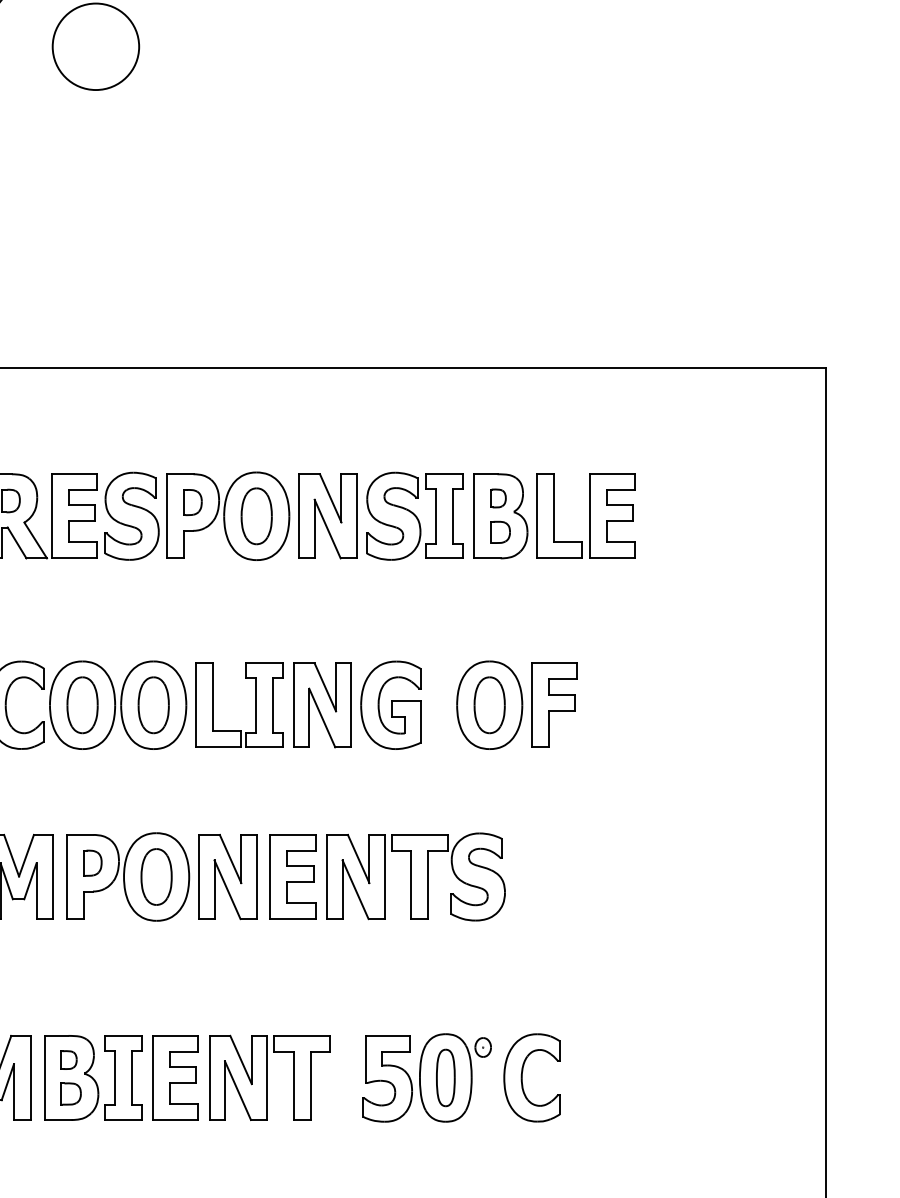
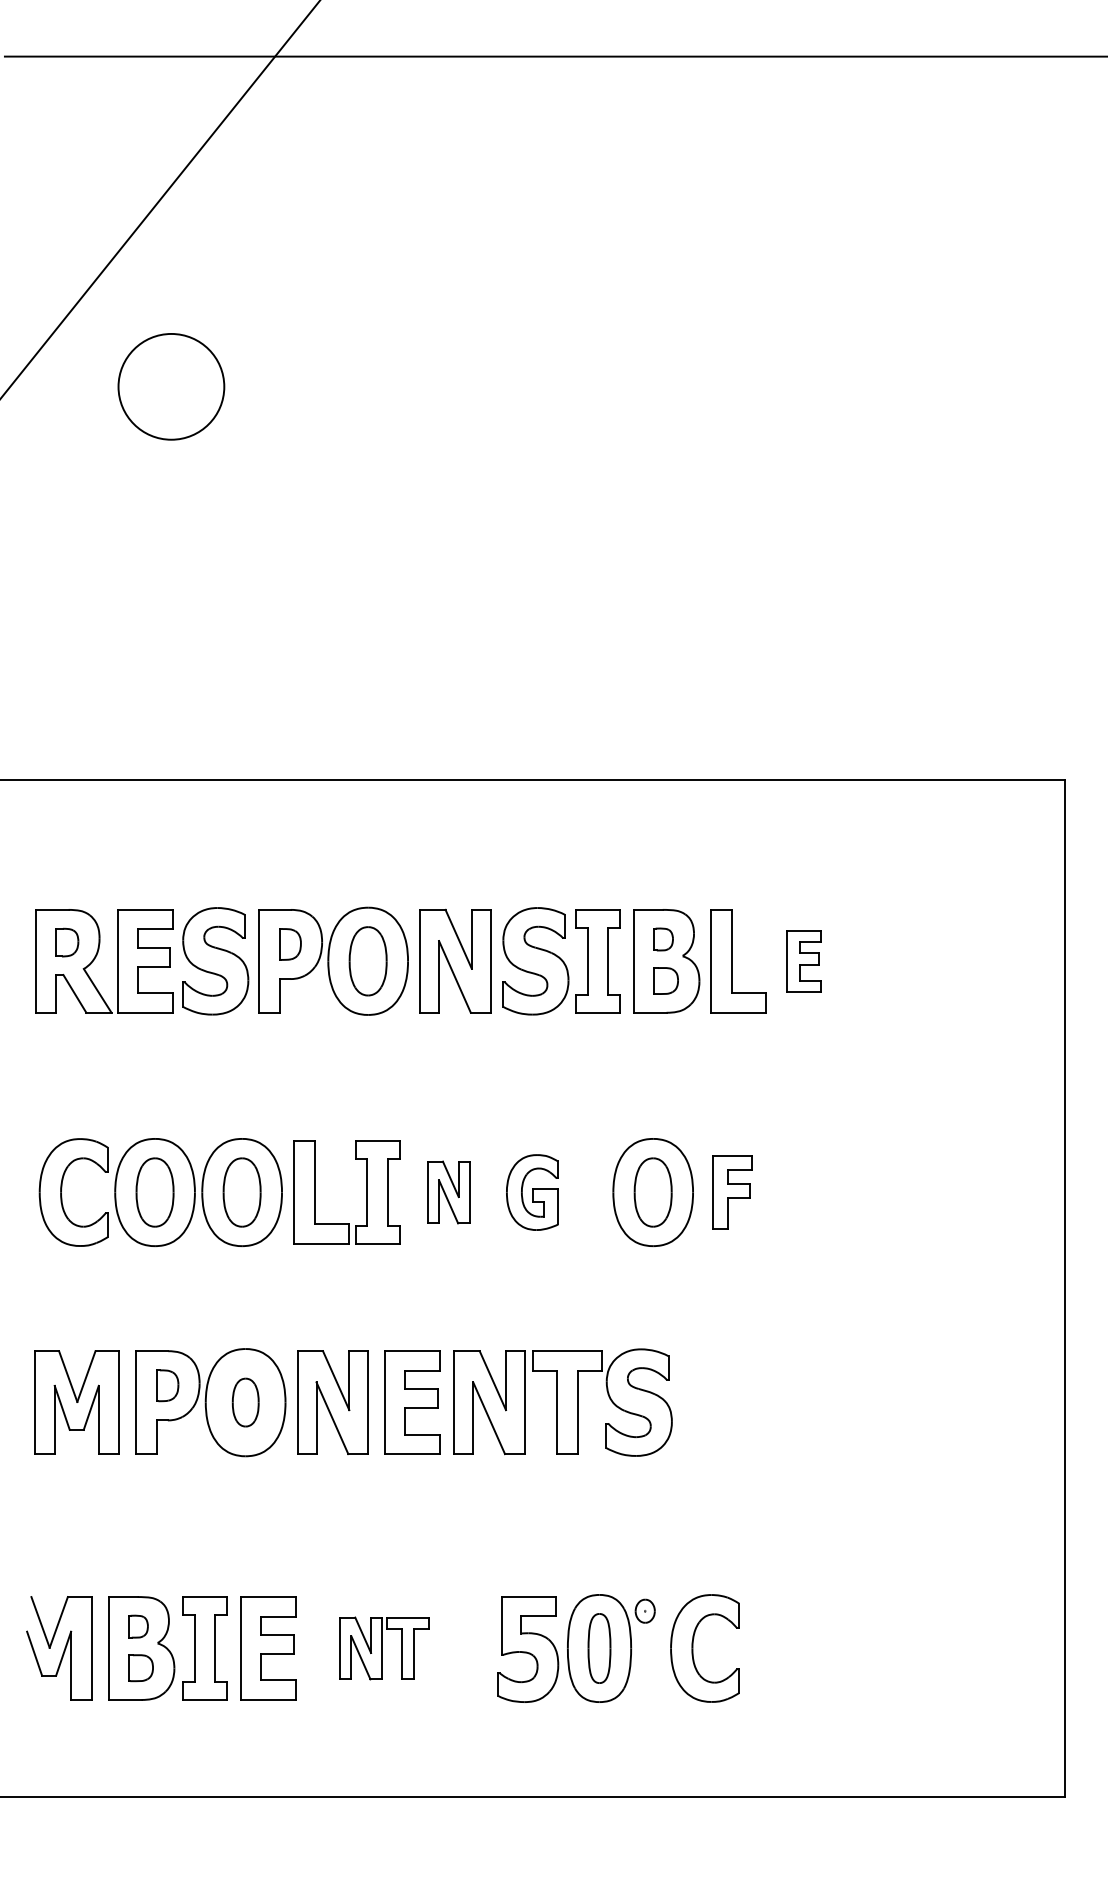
part: (612, 516) -> (803, 961), size x0.6
part: (322, 705) -> (448, 1192), size x0.6
part: (391, 705) -> (532, 1192), size x0.7
part: (554, 705) -> (732, 1192), size x0.7
part: (156, 876) -> (245, 1402), size x0.7
part: (270, 1077) -> (384, 1648), size x0.6

